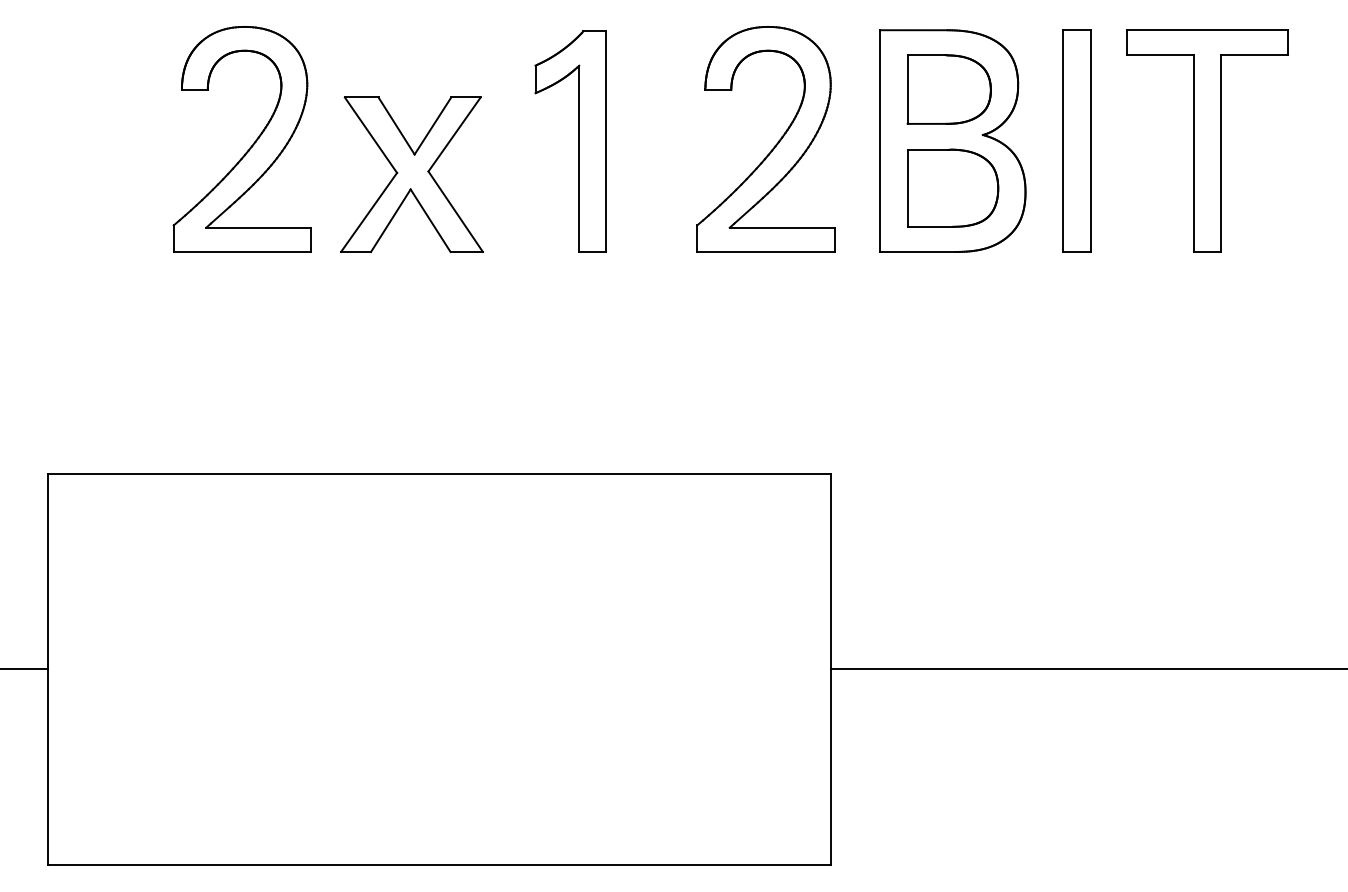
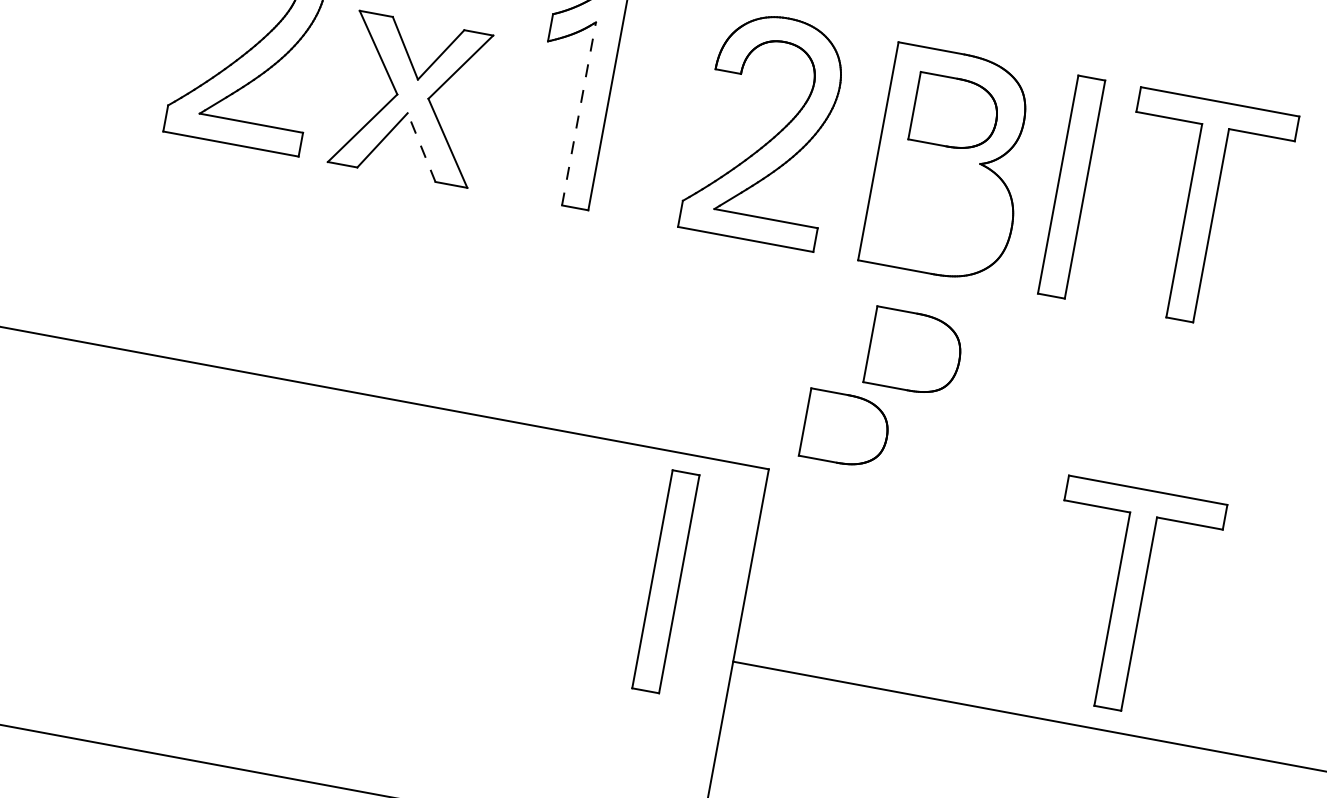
line: (579, 158) -> (579, 113), solid -> dashed
part: (953, 187) -> (915, 351), moved
line: (430, 220) -> (421, 147), solid -> dashed
part: (898, 420) -> (845, 429), added
part: (1207, 535) -> (1128, 598), added
part: (749, 602) -> (665, 581), added

